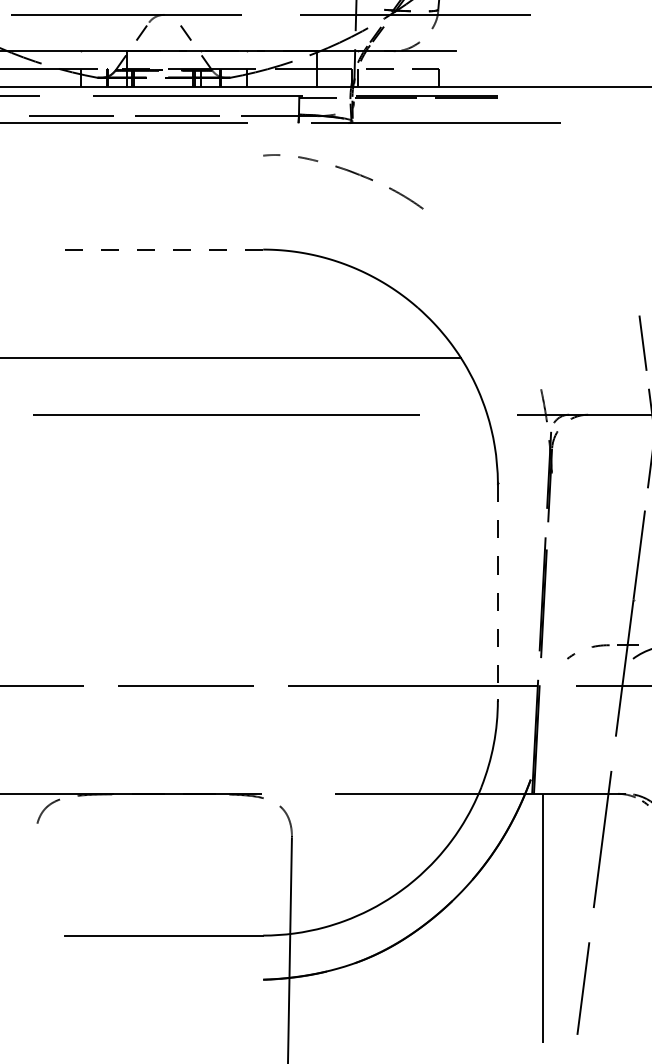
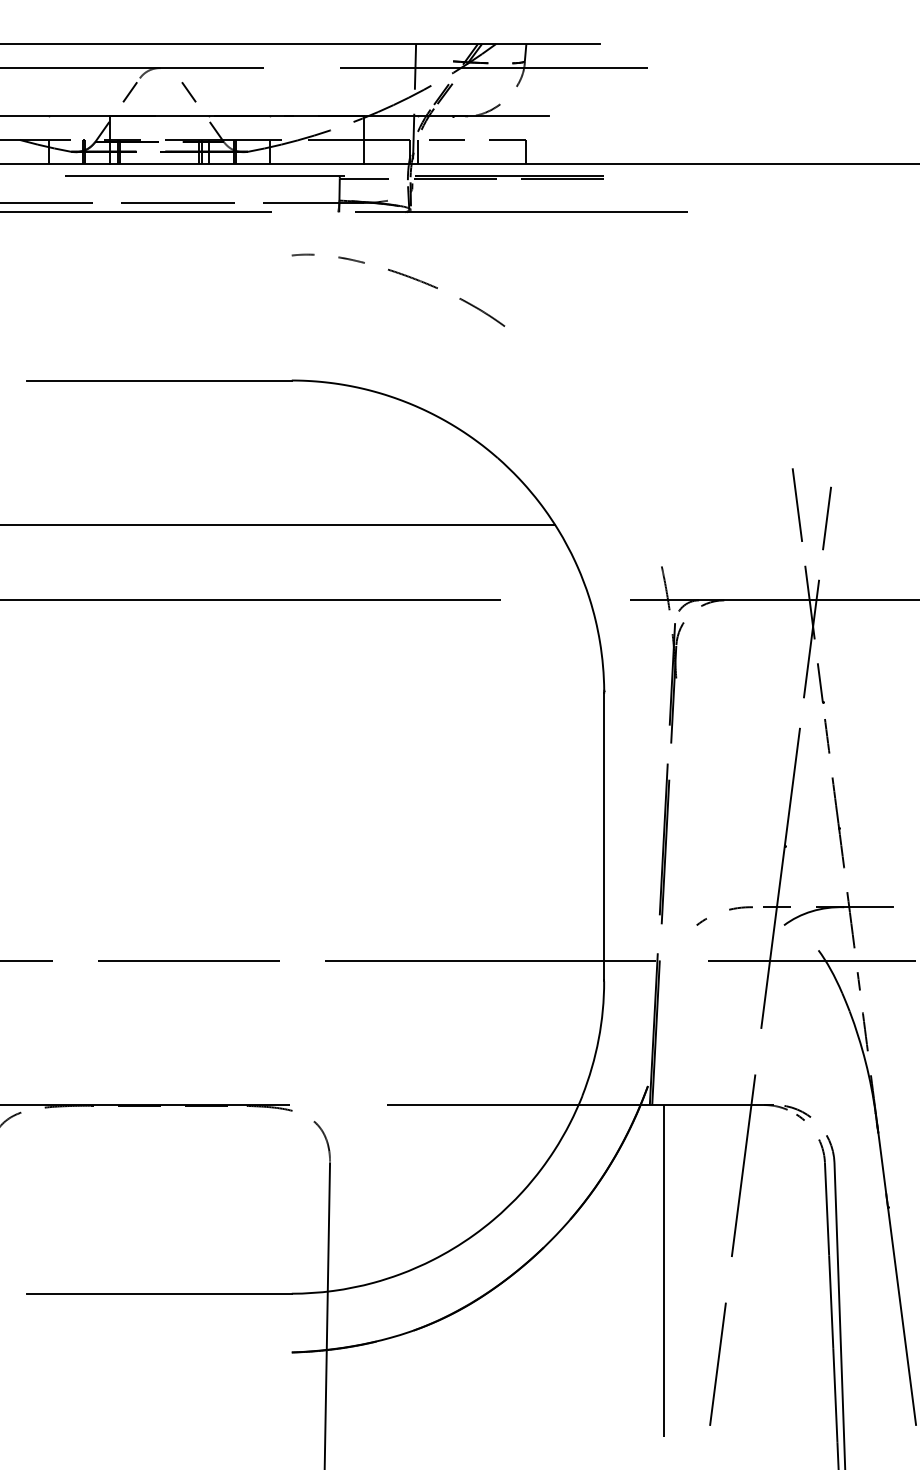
line: (163, 249) -> (159, 380), dashed -> solid
line: (498, 592) -> (604, 836), dashed -> solid

